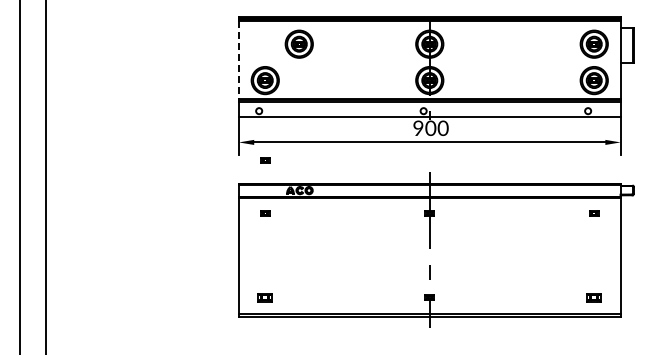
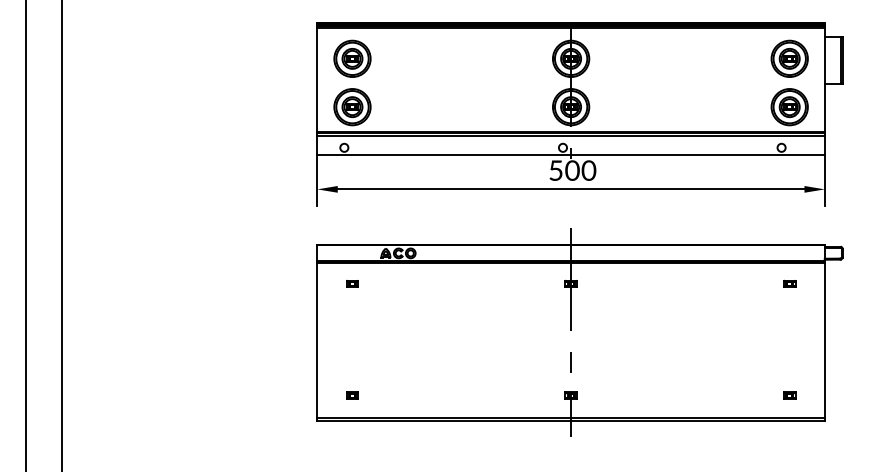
part: (298, 43) -> (351, 57), moved
line: (238, 59) -> (316, 79), dashed -> solid
text: (418, 128) -> (556, 170), 900 -> 500
part: (265, 160) -> (352, 213), removed
part: (265, 297) -> (352, 395), size x0.62
part: (594, 297) -> (790, 395), size x0.62

